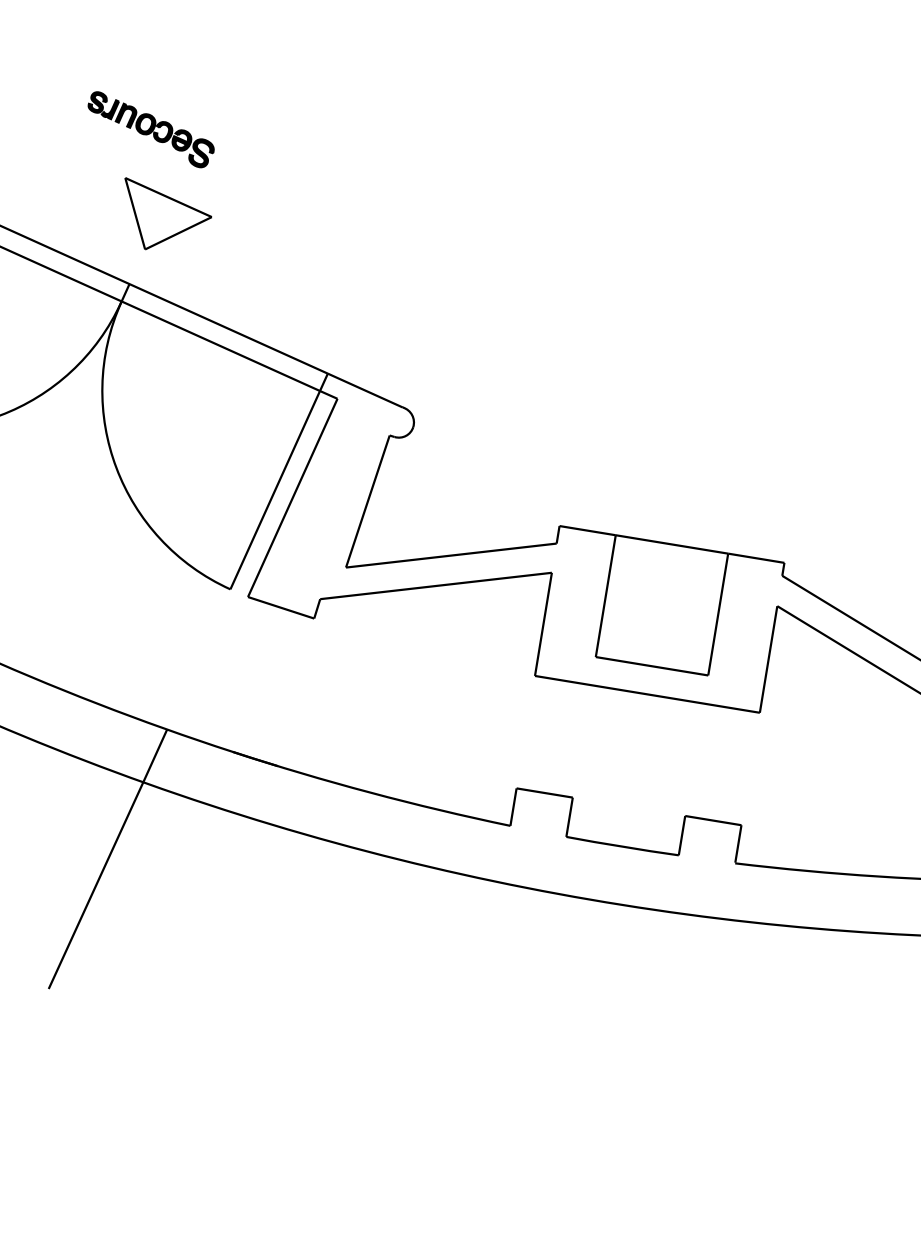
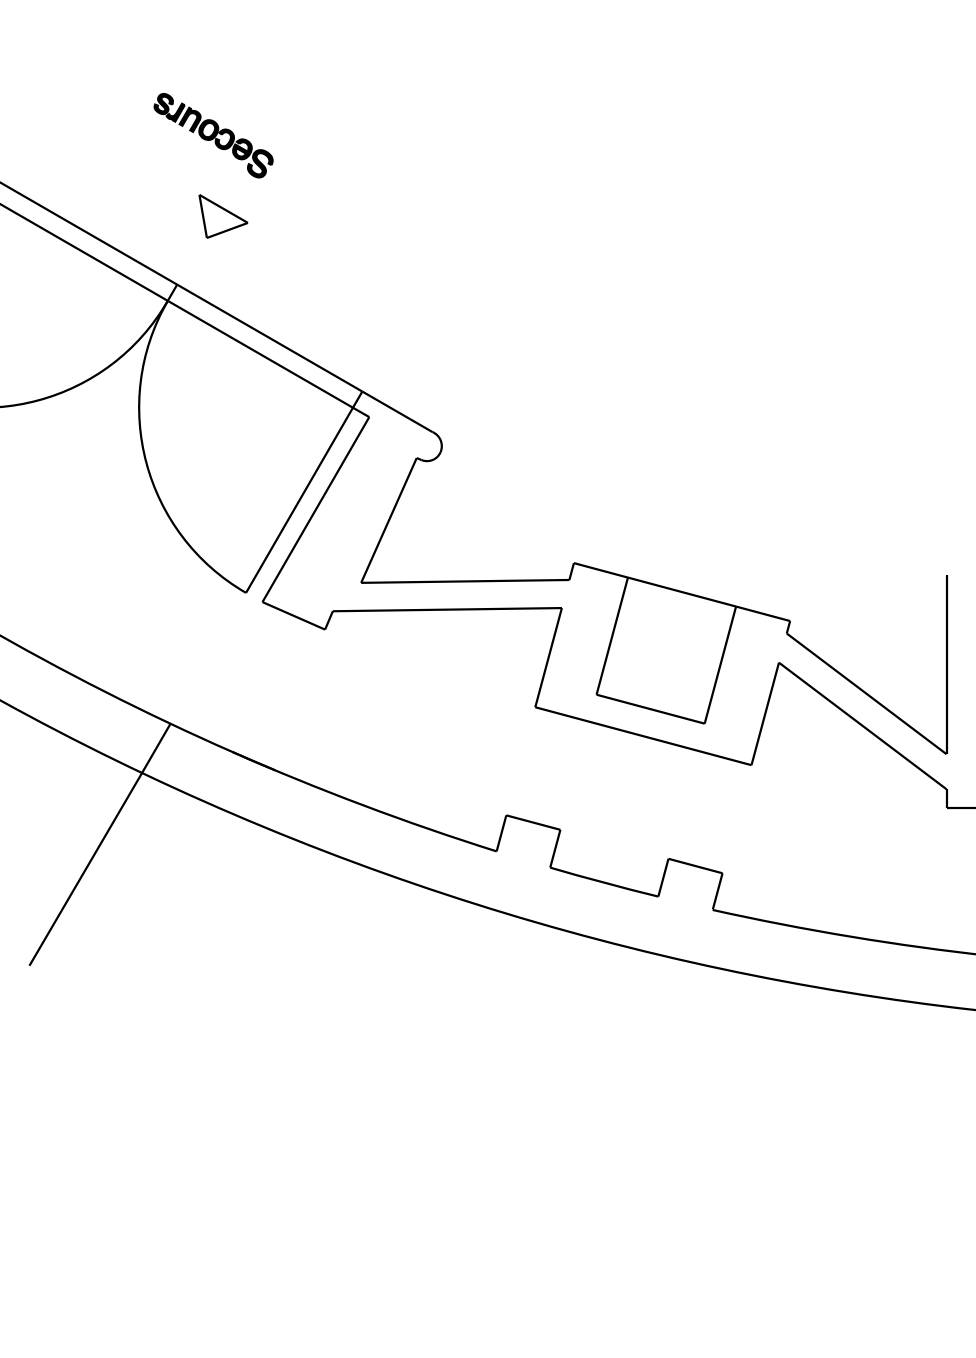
part: (169, 210) -> (223, 216), size x0.6

